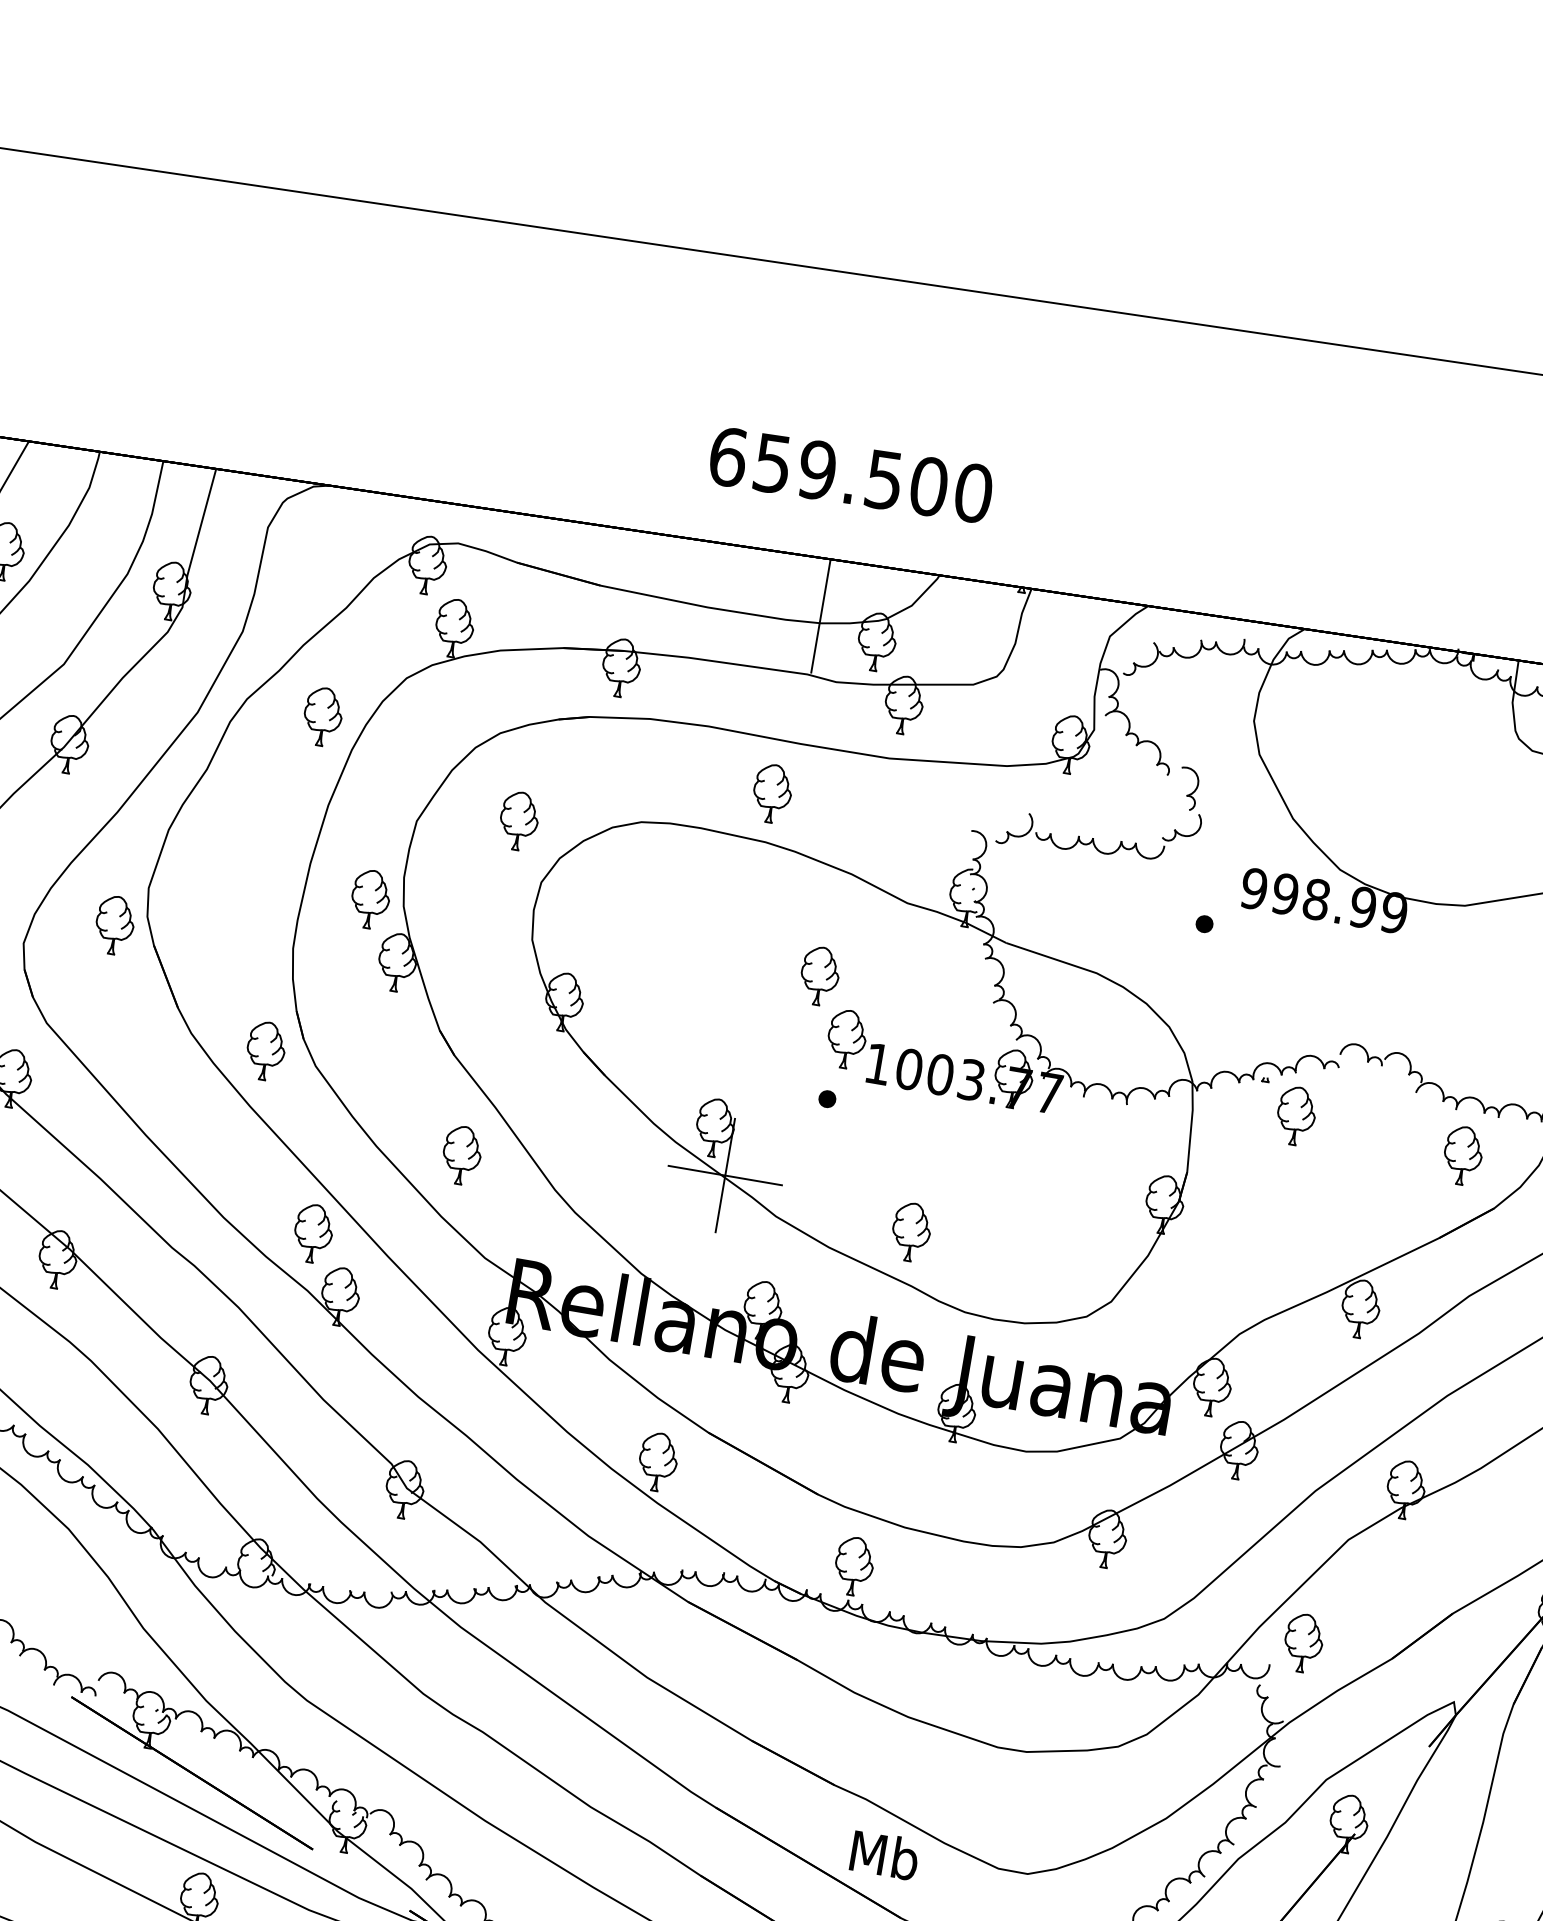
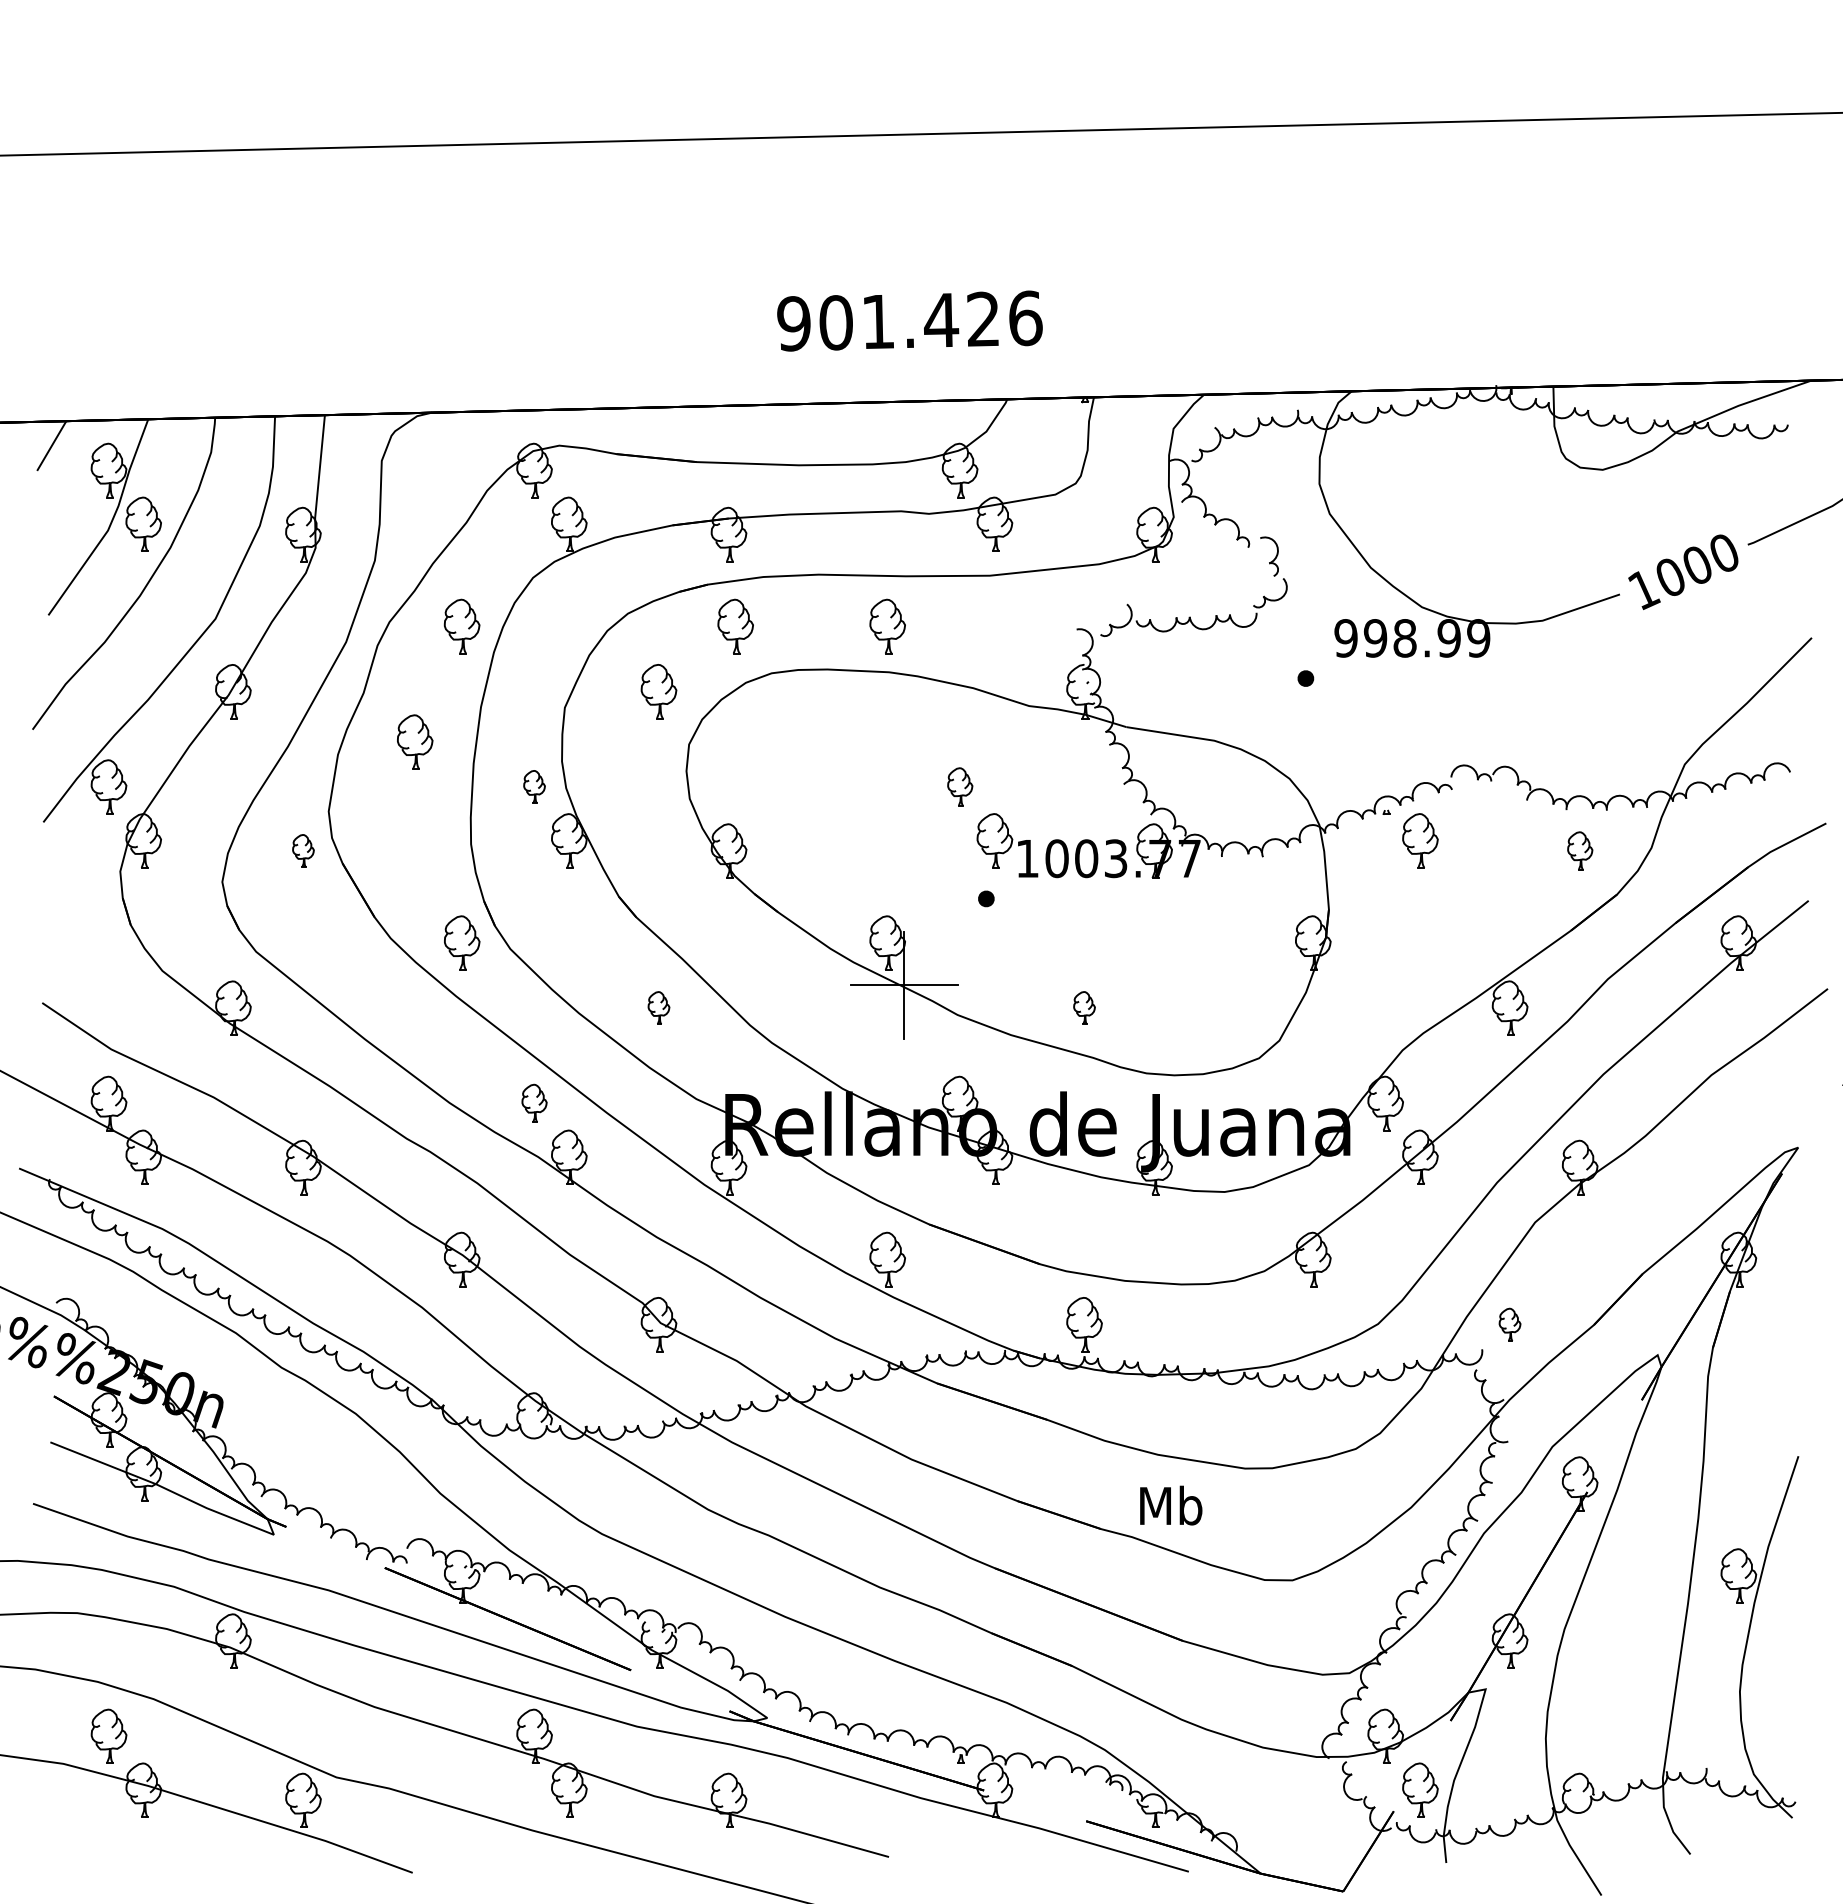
text: (850, 474) -> (909, 320), 659.500 -> 901.426
line: (821, 615) -> (904, 454), removed
part: (611, 766) -> (735, 626), added
part: (252, 829) -> (415, 741), added
part: (370, 898) -> (534, 786), size x0.6
part: (115, 924) -> (303, 850), size x0.6
part: (820, 975) -> (960, 786), size x0.7
part: (461, 1154) -> (658, 1007), size x0.6
part: (1463, 1155) -> (1580, 850), size x0.7
part: (911, 1231) -> (1084, 1007), size x0.6
part: (313, 1233) -> (534, 1103), size x0.7
part: (1302, 1642) -> (1509, 1324), size x0.6
text: (885, 1855) -> (1171, 1505), moved

